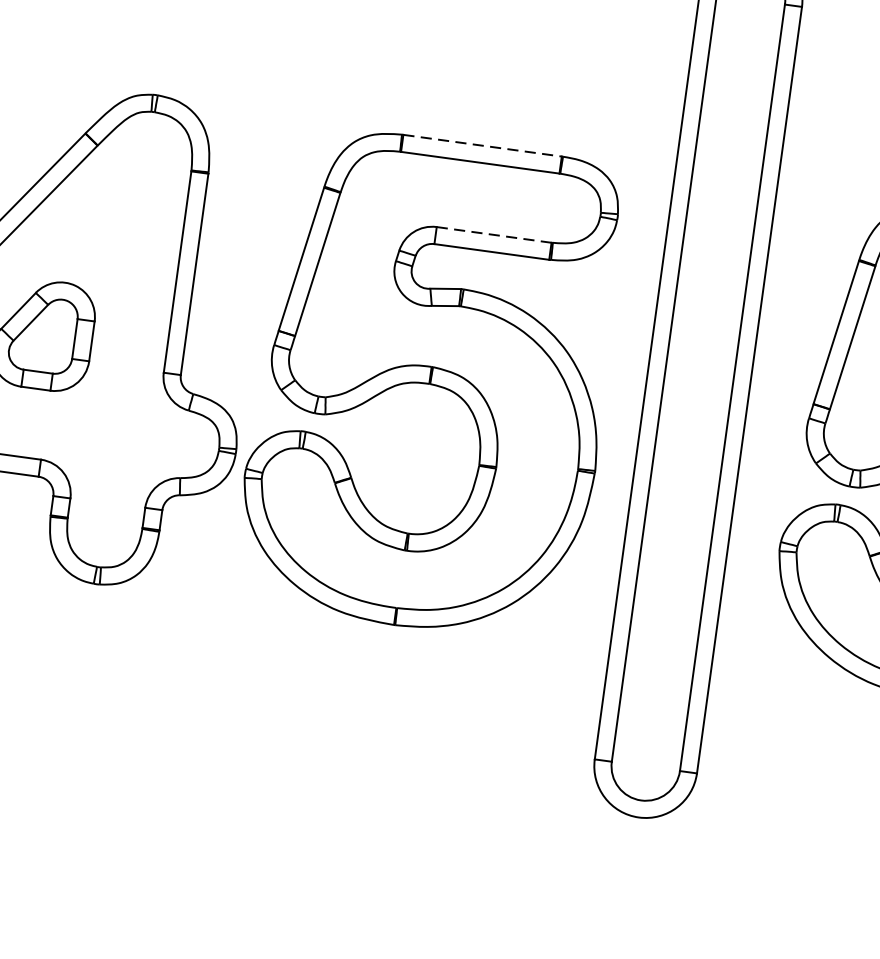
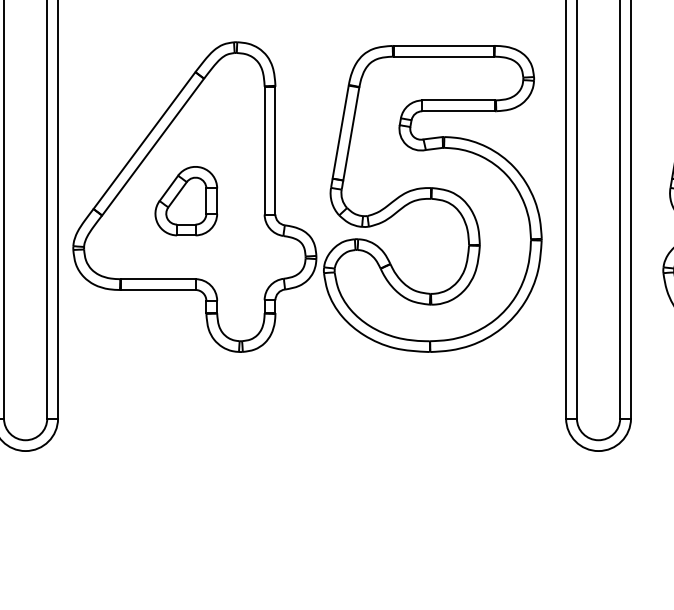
line: (483, 145) -> (444, 45), dashed -> solid
line: (495, 235) -> (459, 100), dashed -> solid

